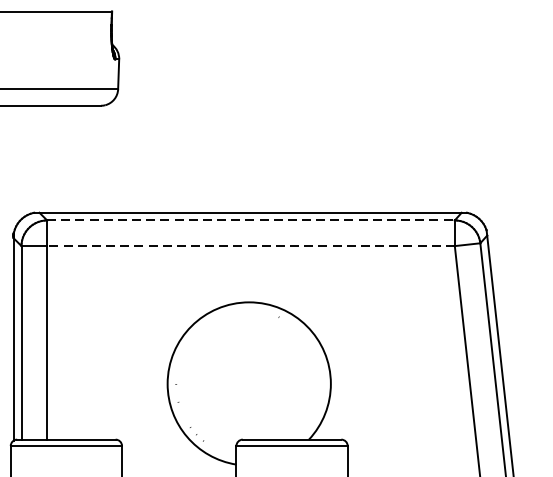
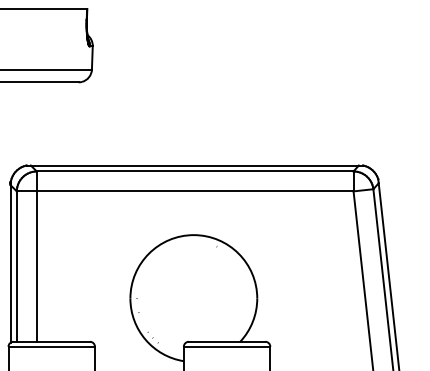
line: (251, 220) -> (195, 171), dashed -> solid
line: (250, 246) -> (194, 191), dashed -> solid

